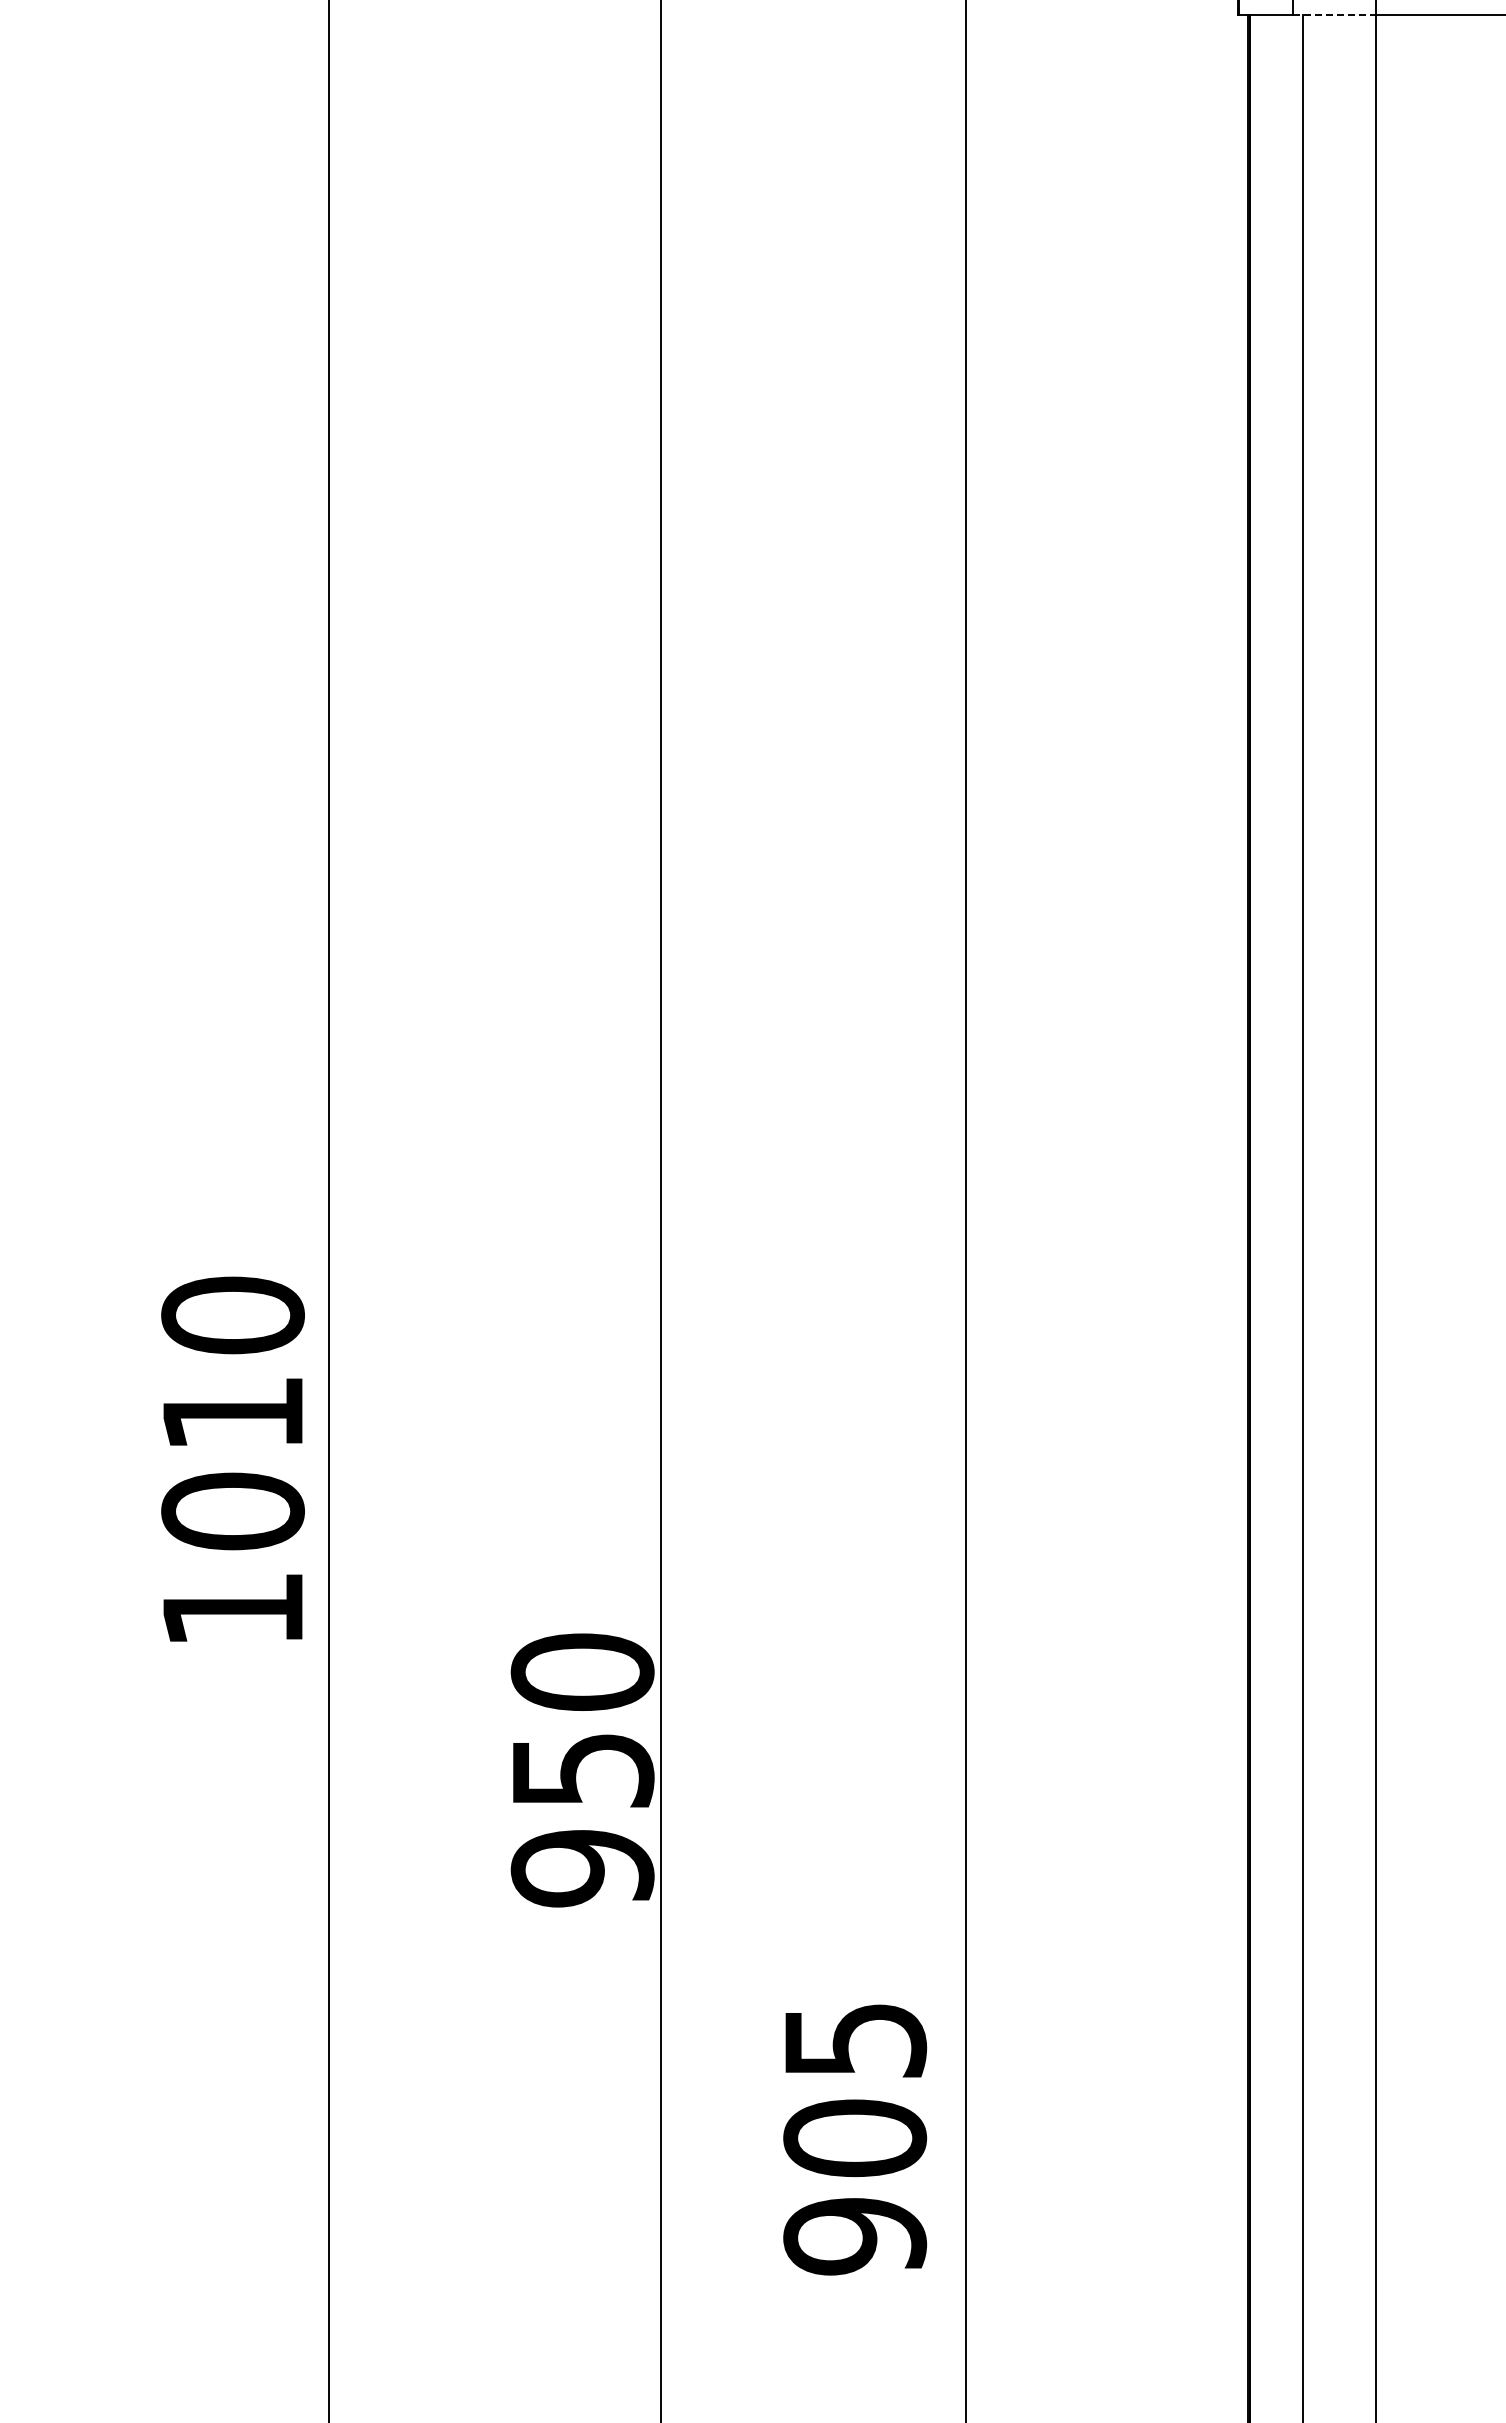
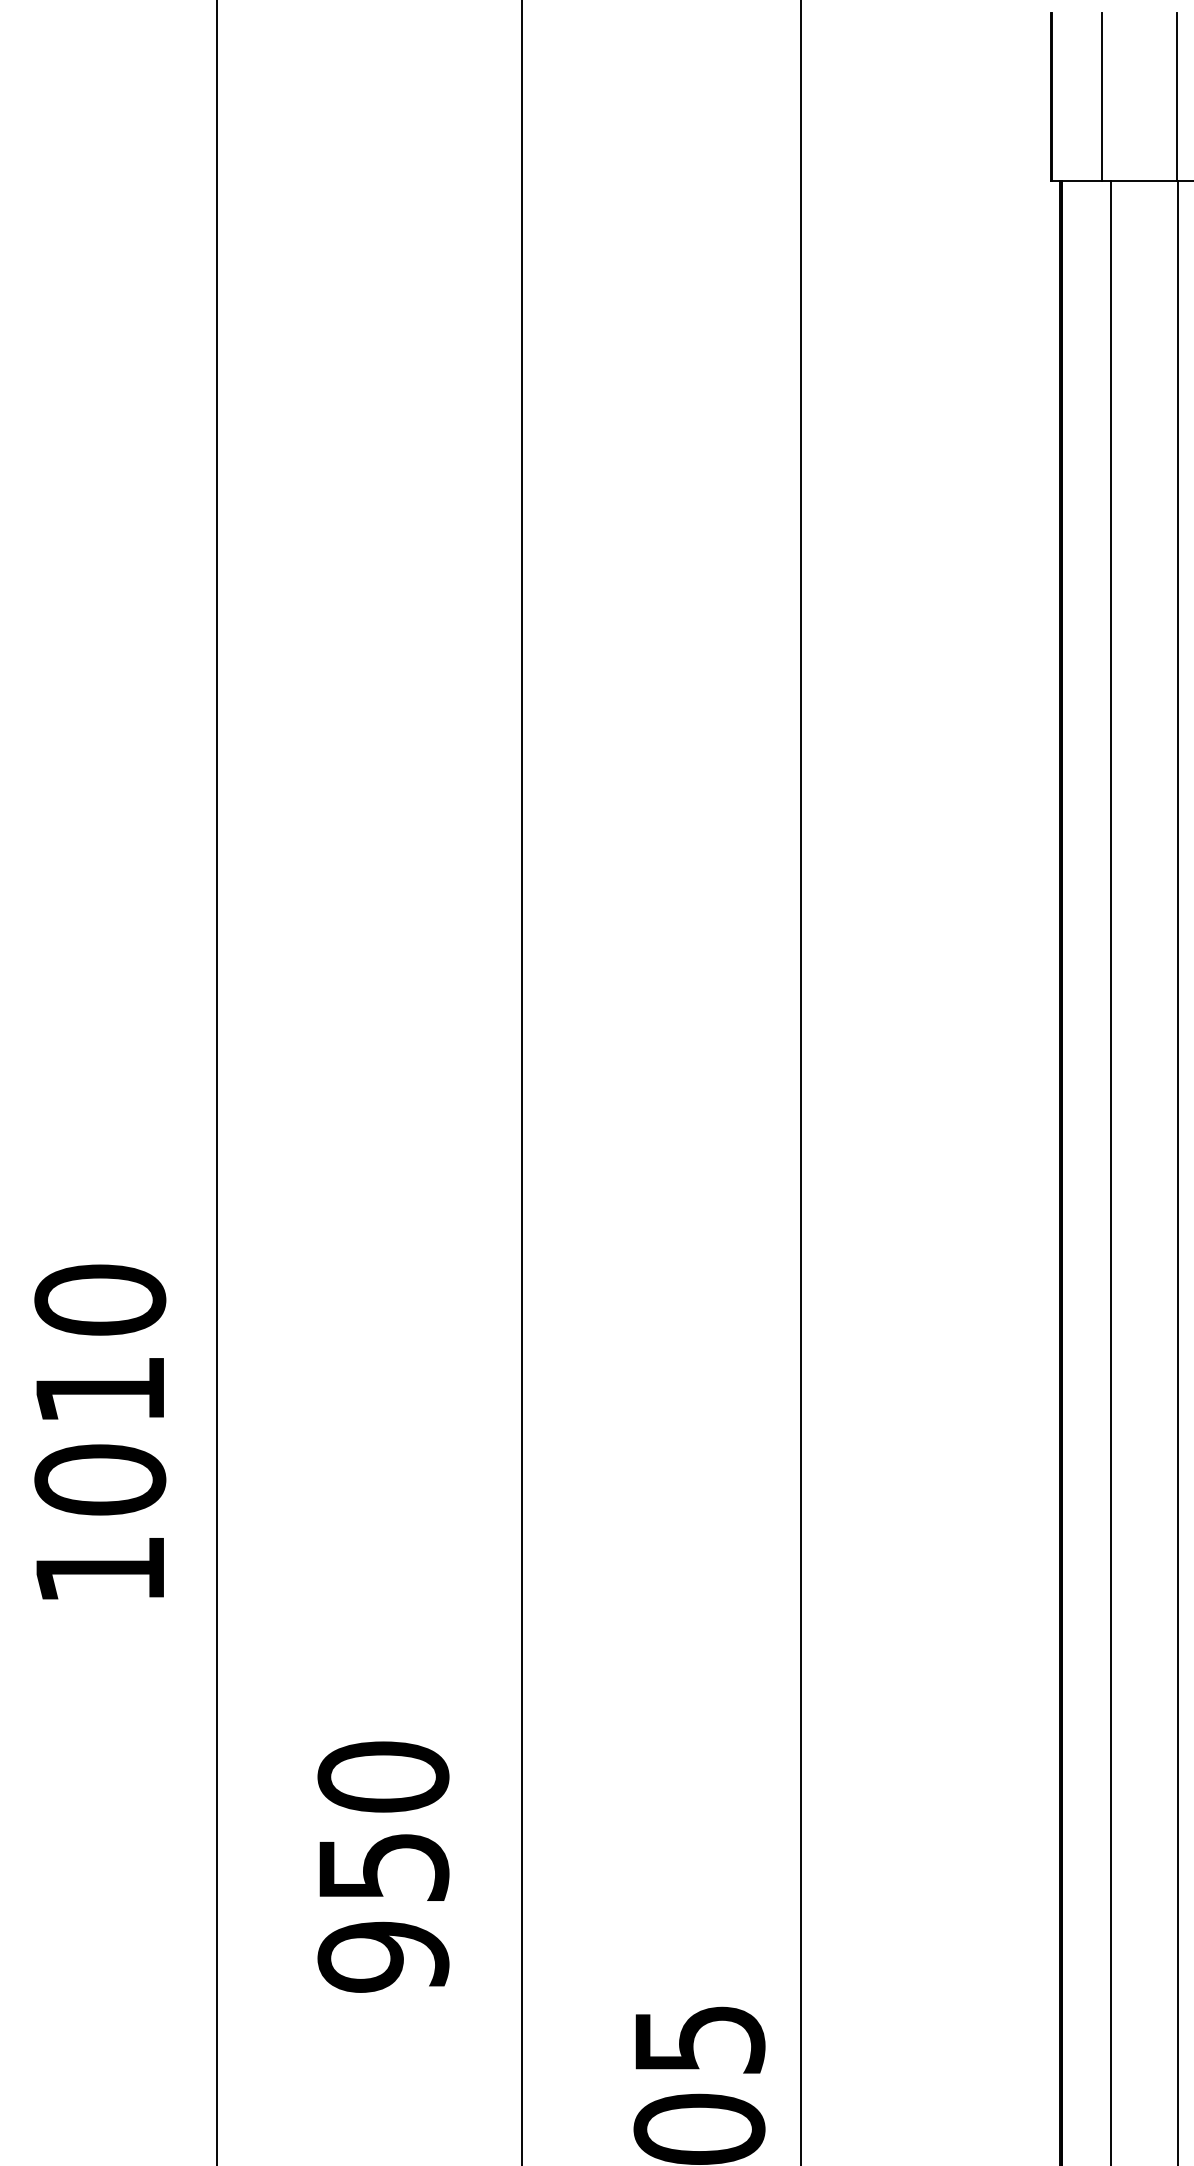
line: (1335, 14) -> (1140, 180), dashed -> solid
text: (232, 1458) -> (99, 1431), moved
text: (582, 1770) -> (383, 1867), moved

